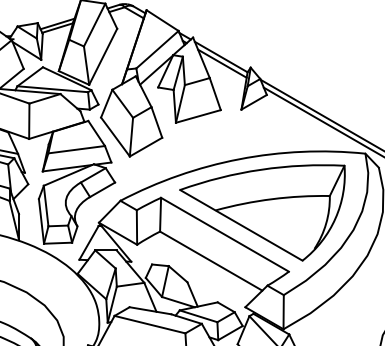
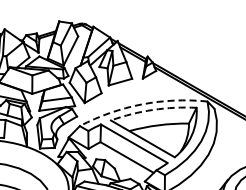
arc: (238, 159) -> (141, 104), solid -> dashed
arc: (261, 168) -> (153, 109), solid -> dashed

